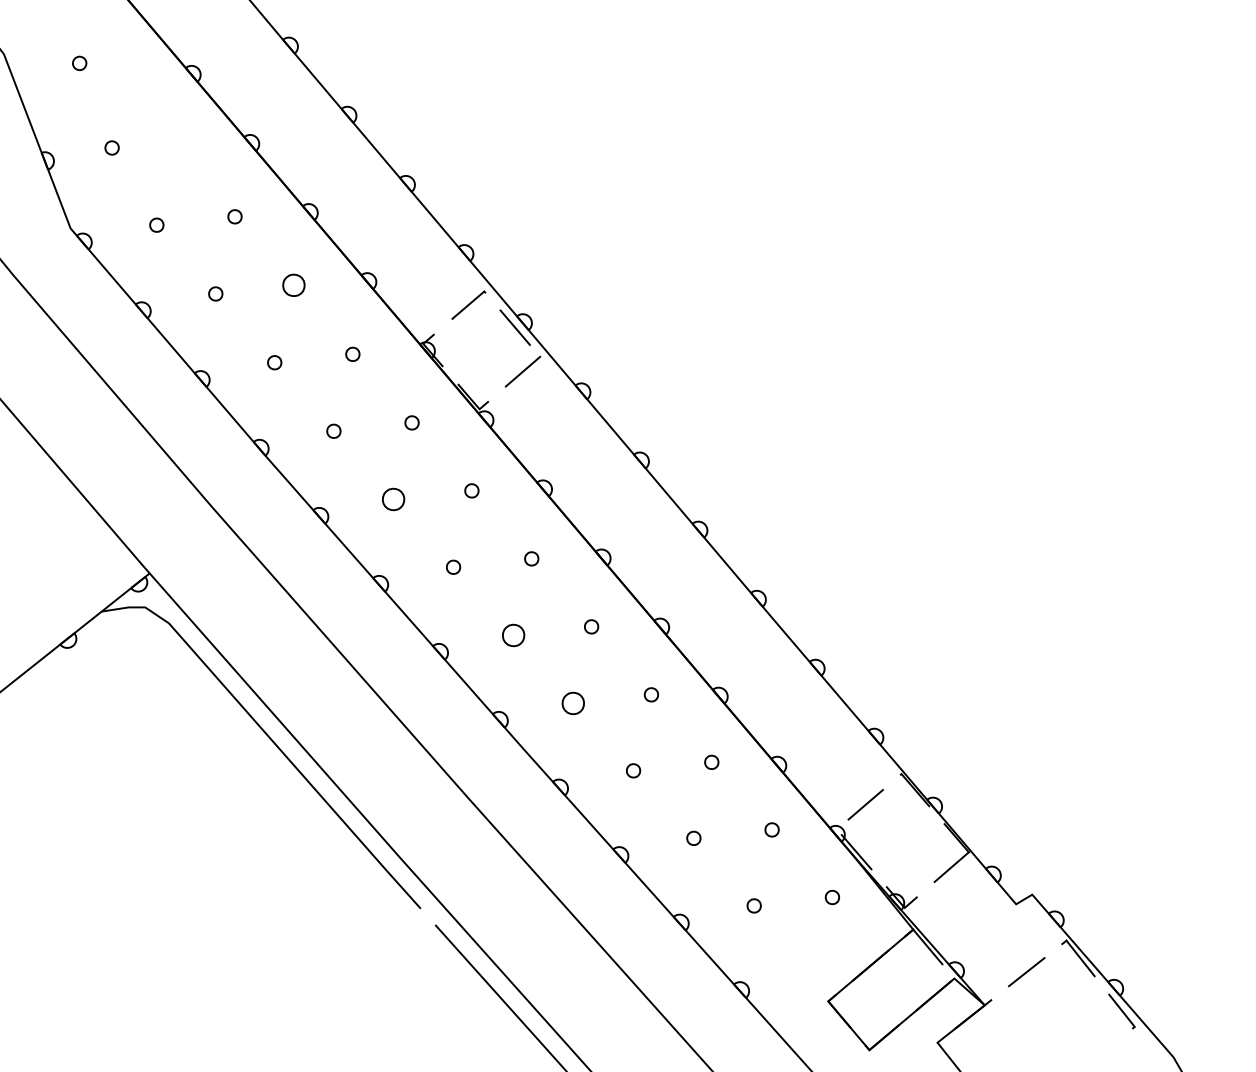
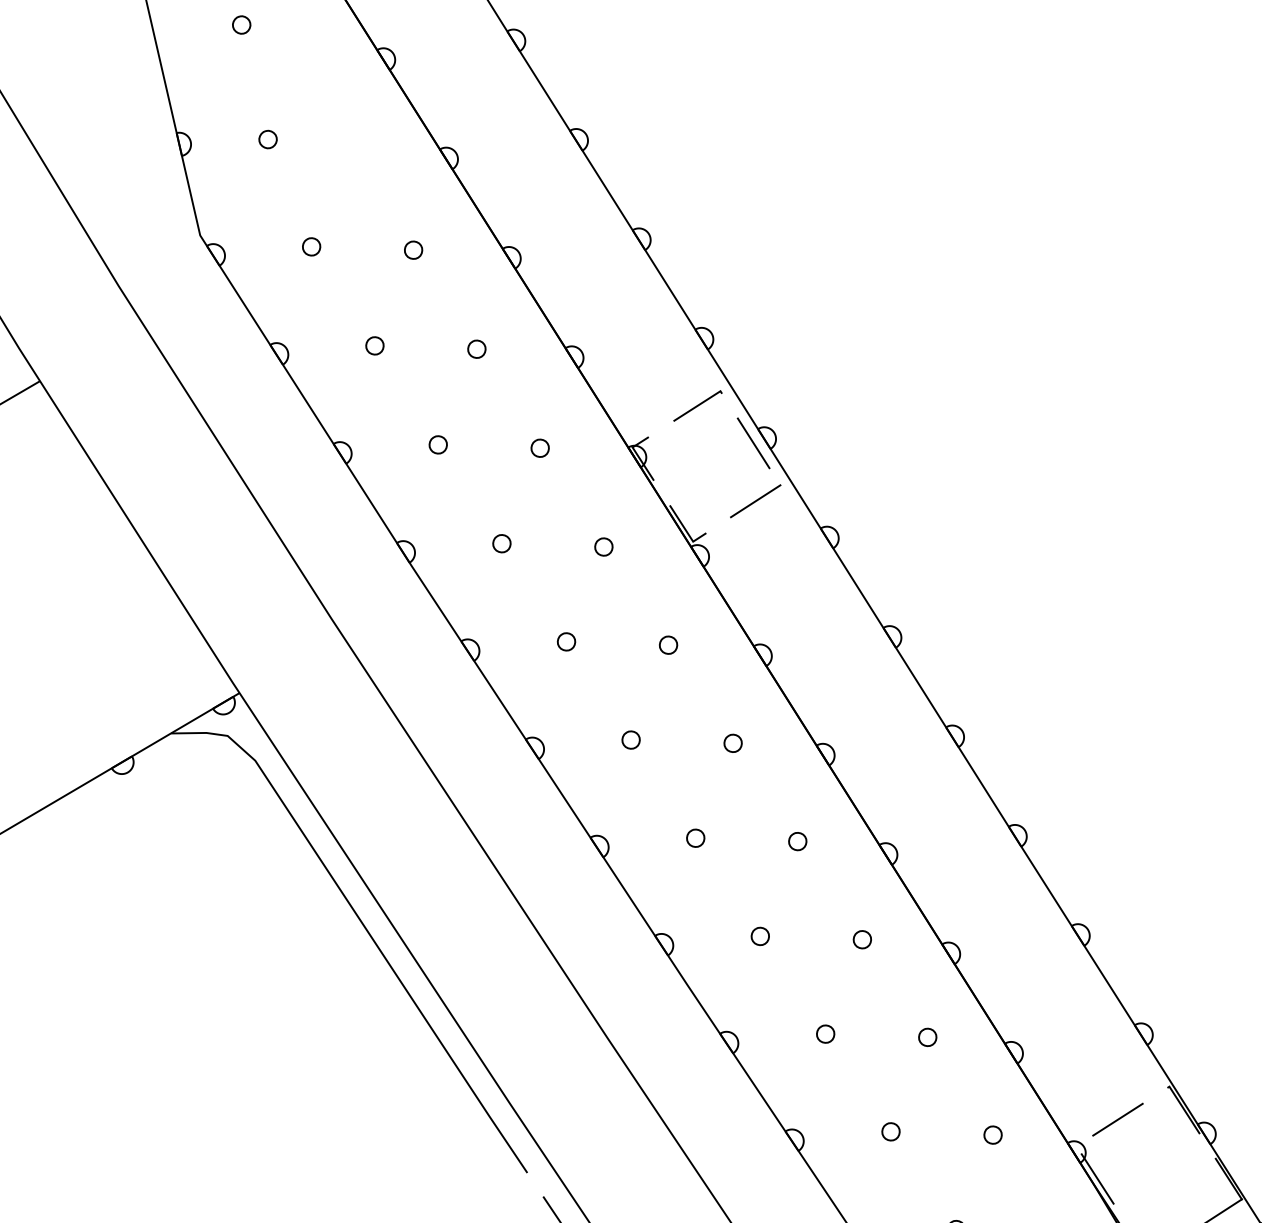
part: (293, 285) -> (476, 349), size x0.62
part: (393, 498) -> (566, 640), size x0.62
part: (512, 634) -> (694, 837), size x0.62
part: (572, 702) -> (759, 935), size x0.62

